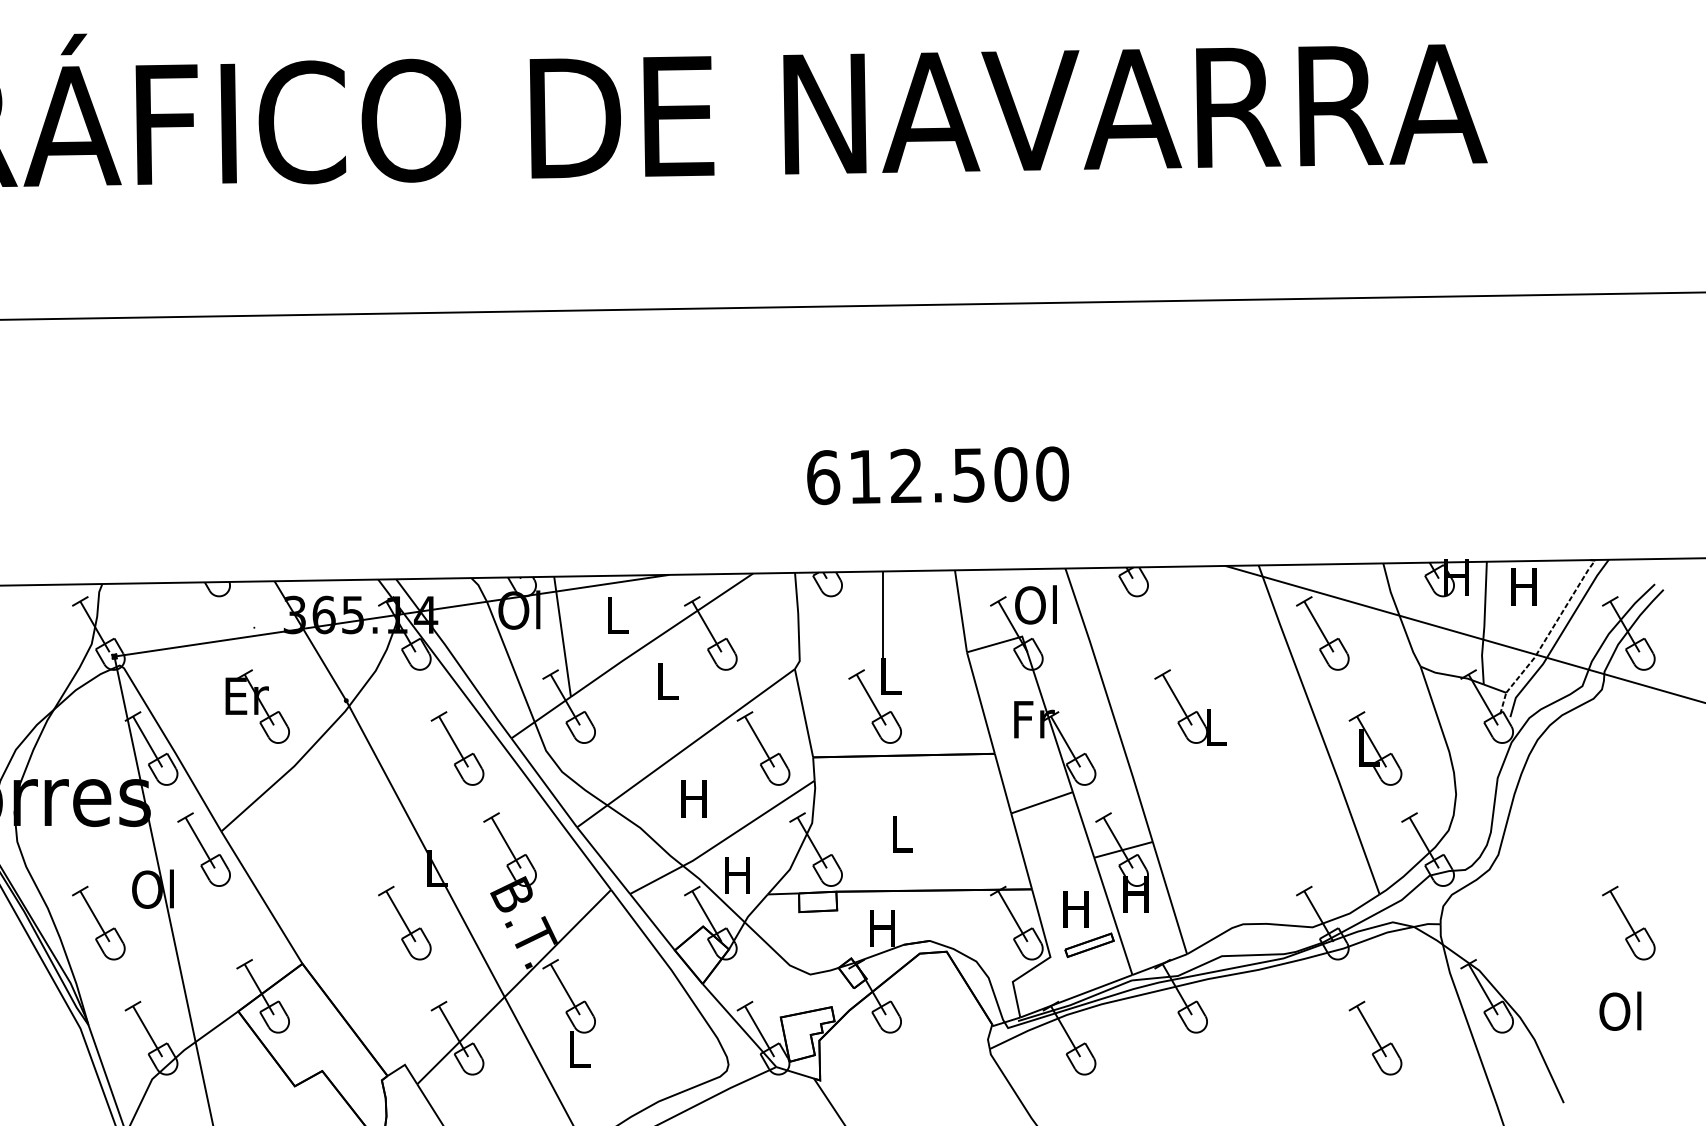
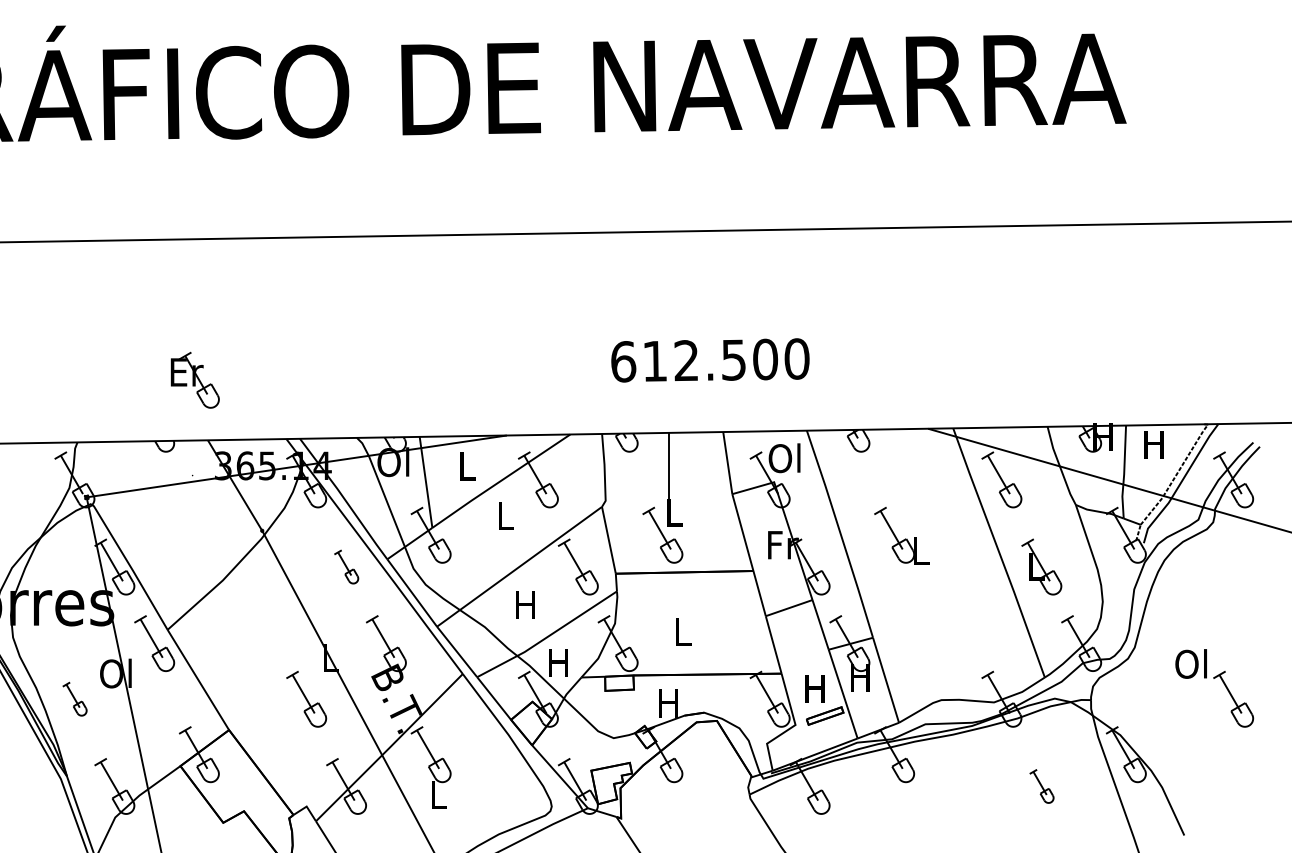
part: (256, 705) -> (194, 379), moved
part: (457, 747) -> (346, 566), size x0.6
part: (98, 922) -> (74, 698), size x0.6
text: (1619, 1010) -> (1190, 663), moved
part: (1375, 1038) -> (1041, 786), size x0.6

